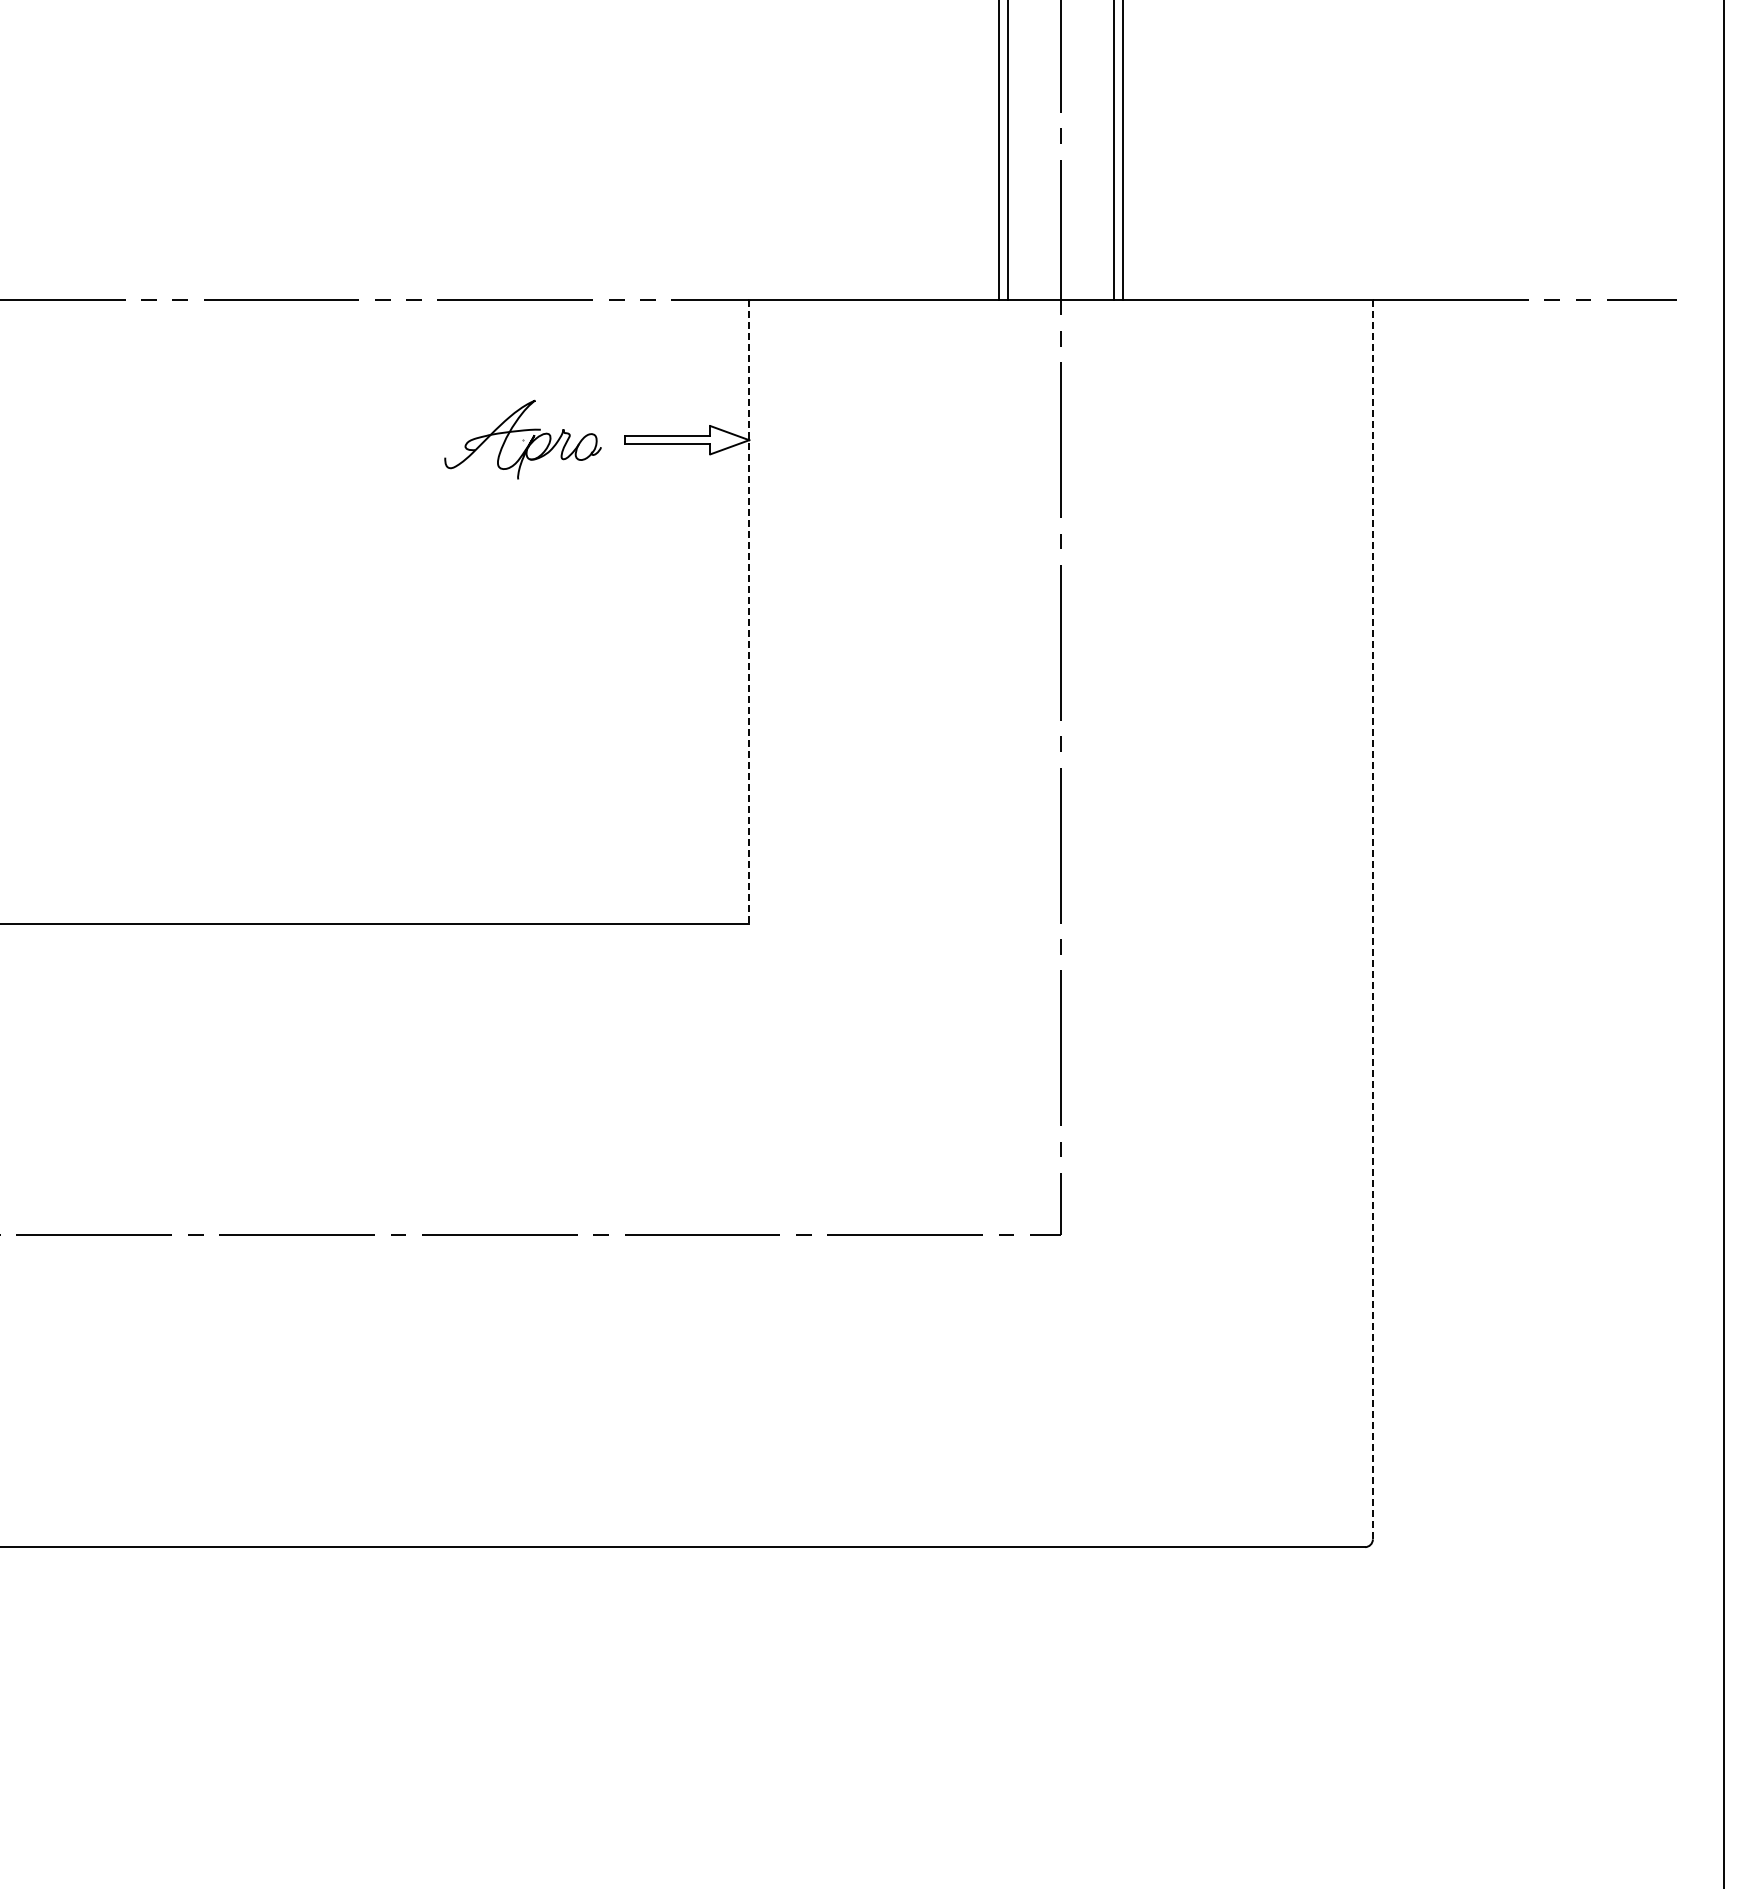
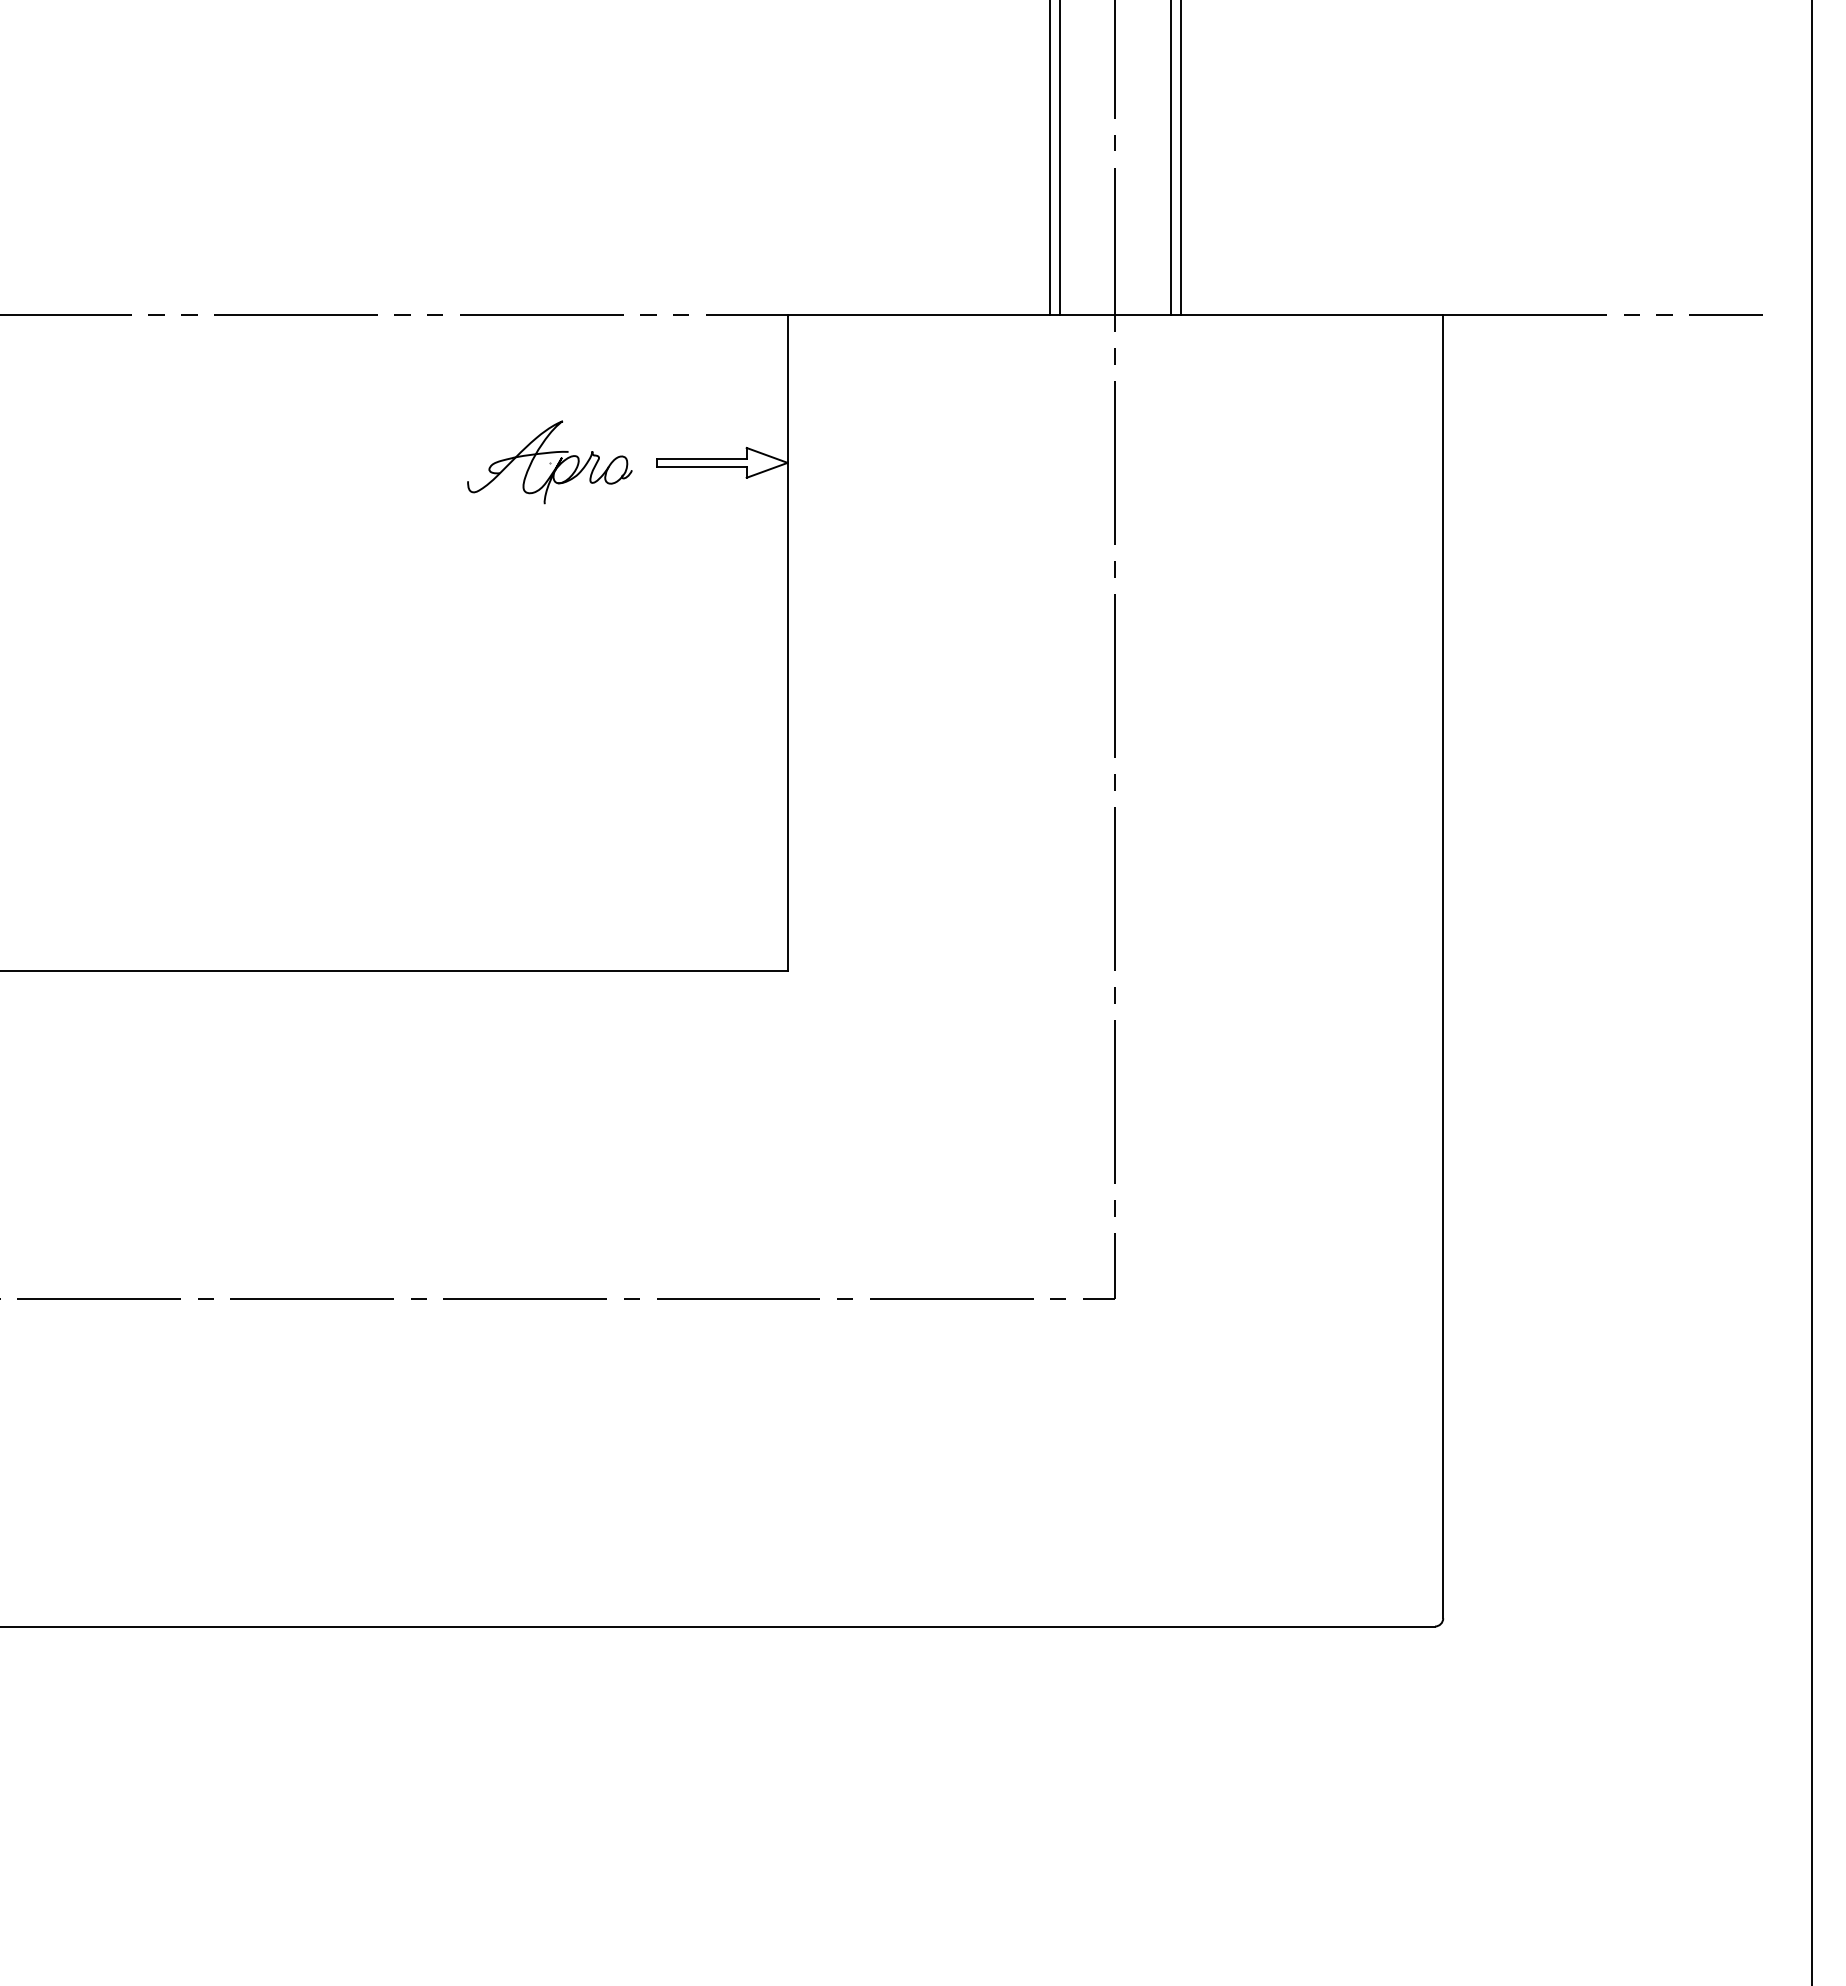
line: (749, 611) -> (787, 642), dashed -> solid
line: (1372, 919) -> (1442, 966), dashed -> solid

